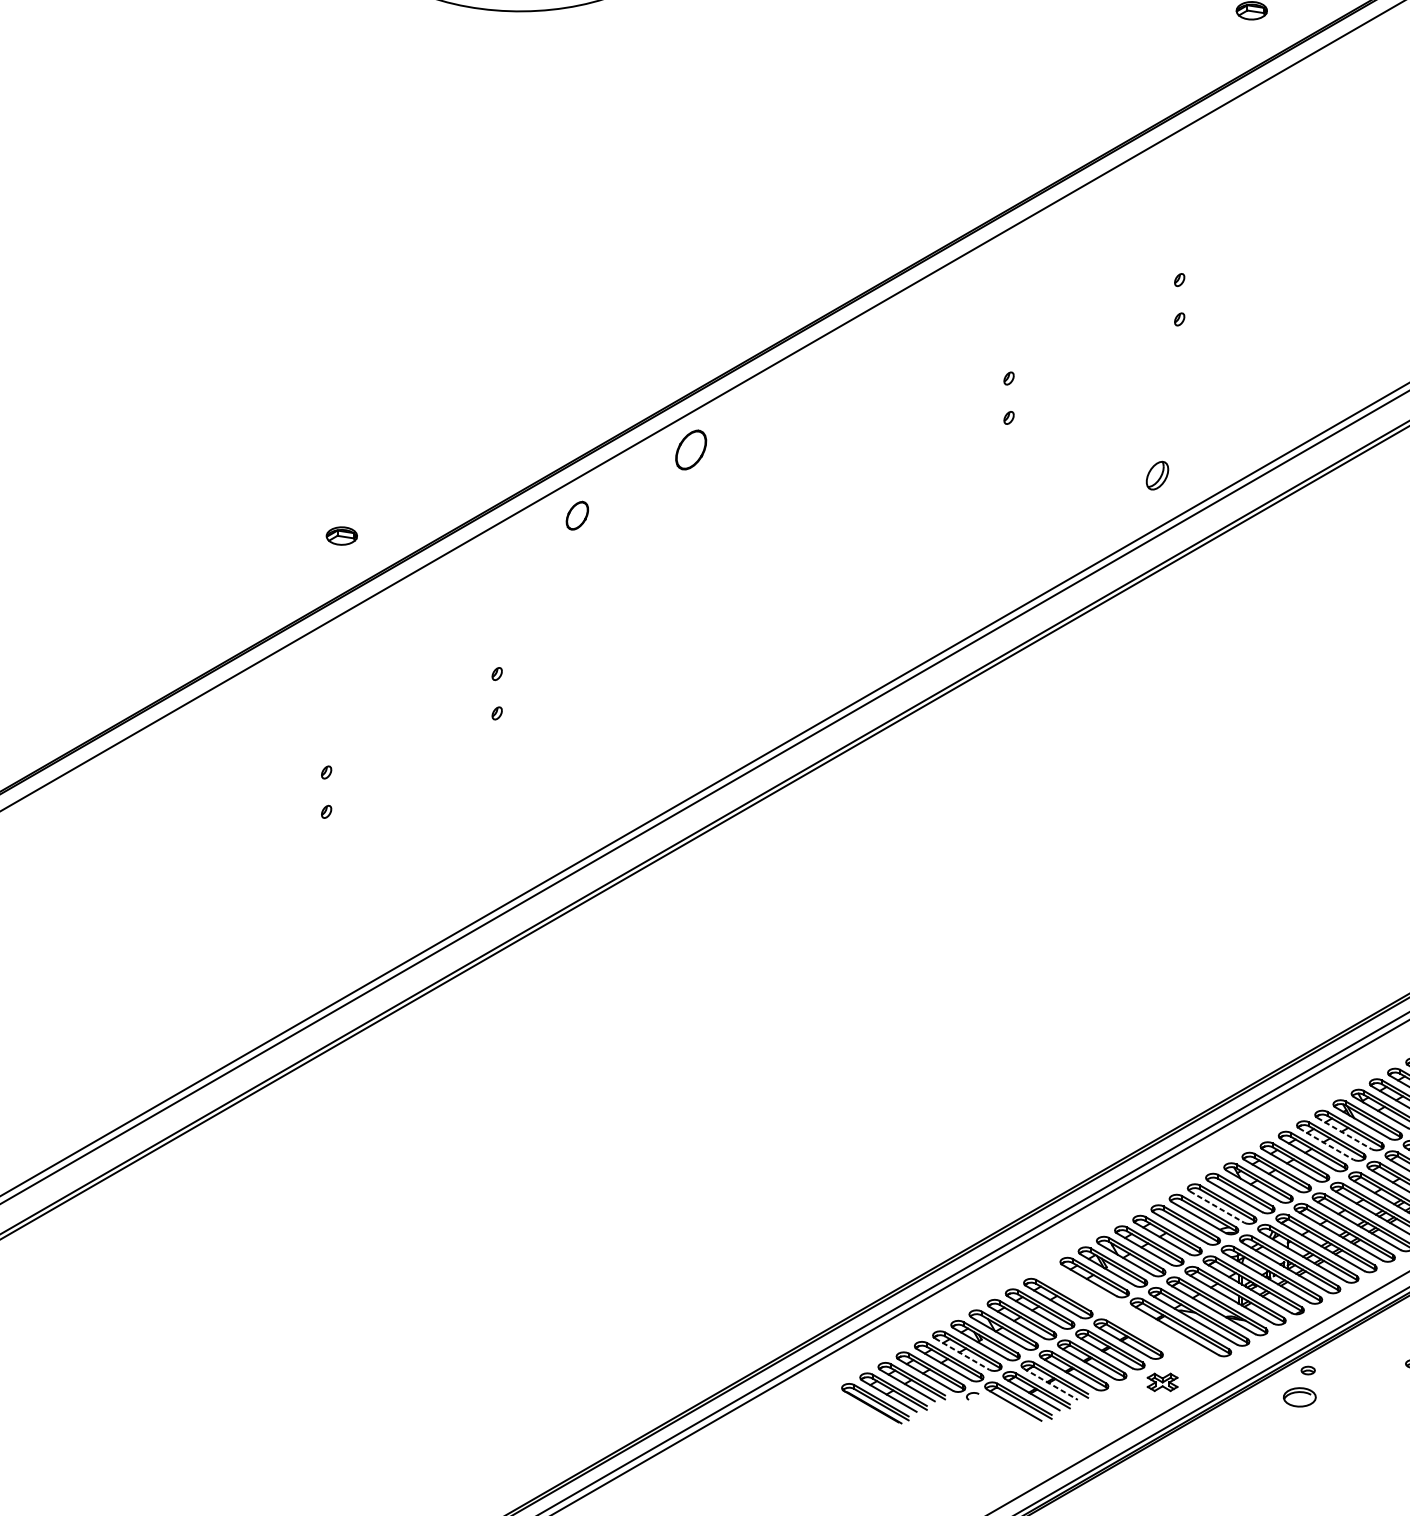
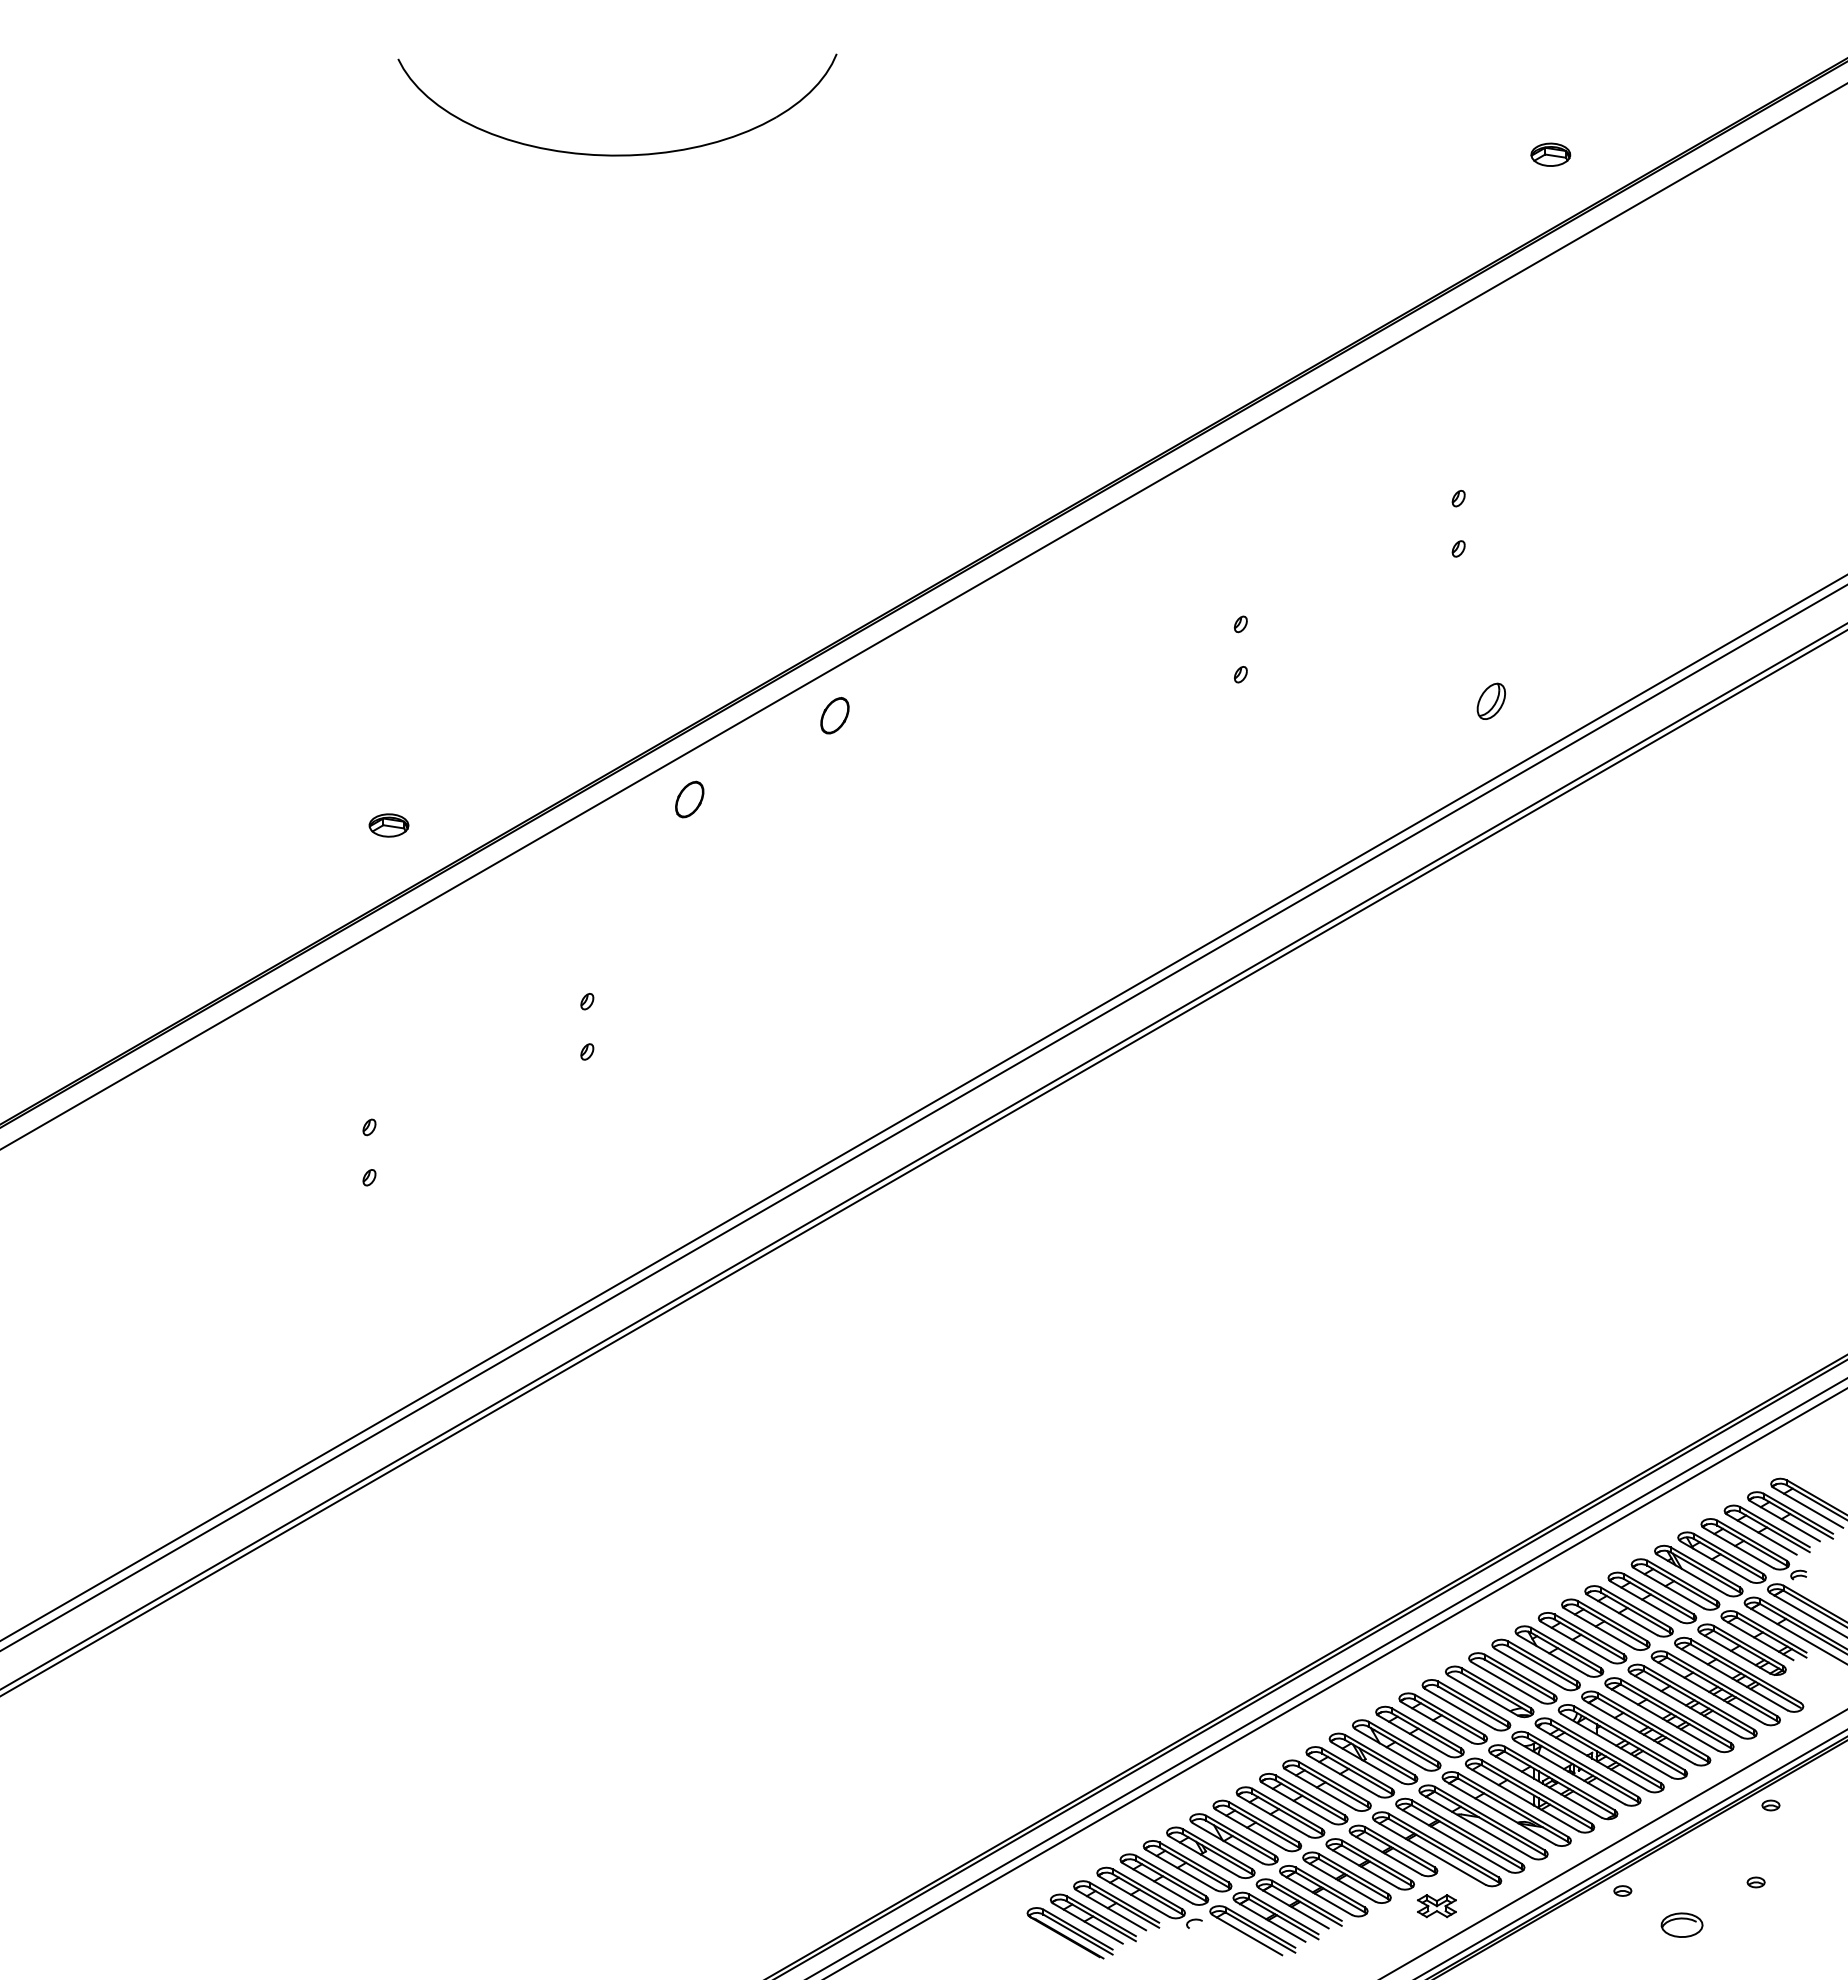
part: (690, 449) -> (834, 715), size x0.71
part: (1157, 474) -> (1491, 700), moved
line: (1344, 1133) -> (1669, 1588), dashed -> solid
line: (1326, 1143) -> (1646, 1601), dashed -> solid
line: (1217, 1207) -> (1506, 1682), dashed -> solid
part: (1127, 1317) -> (1392, 1823), added
line: (962, 1354) -> (1181, 1870), dashed -> solid
line: (1051, 1384) -> (1294, 1908), dashed -> solid
part: (1299, 1396) -> (1681, 1924), moved

